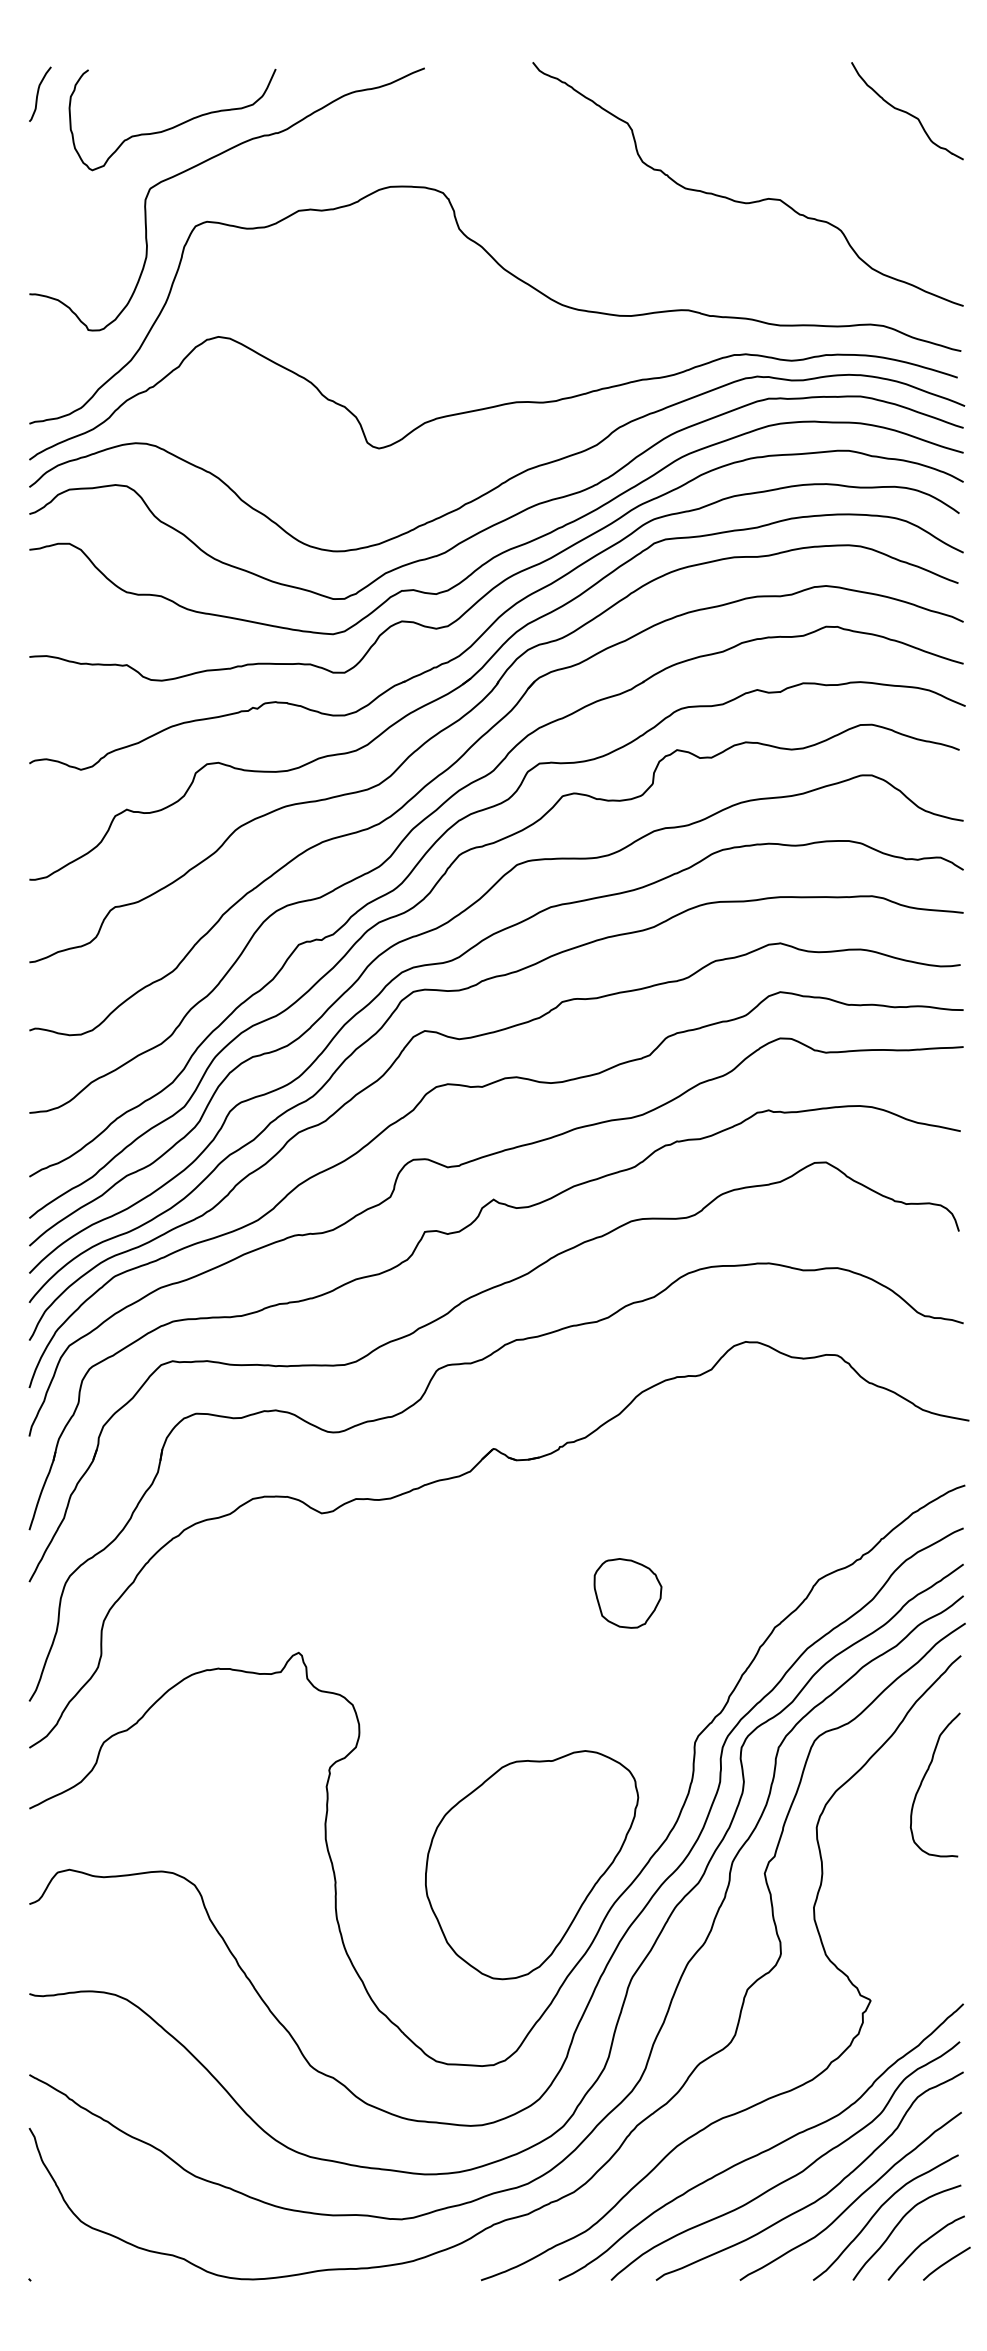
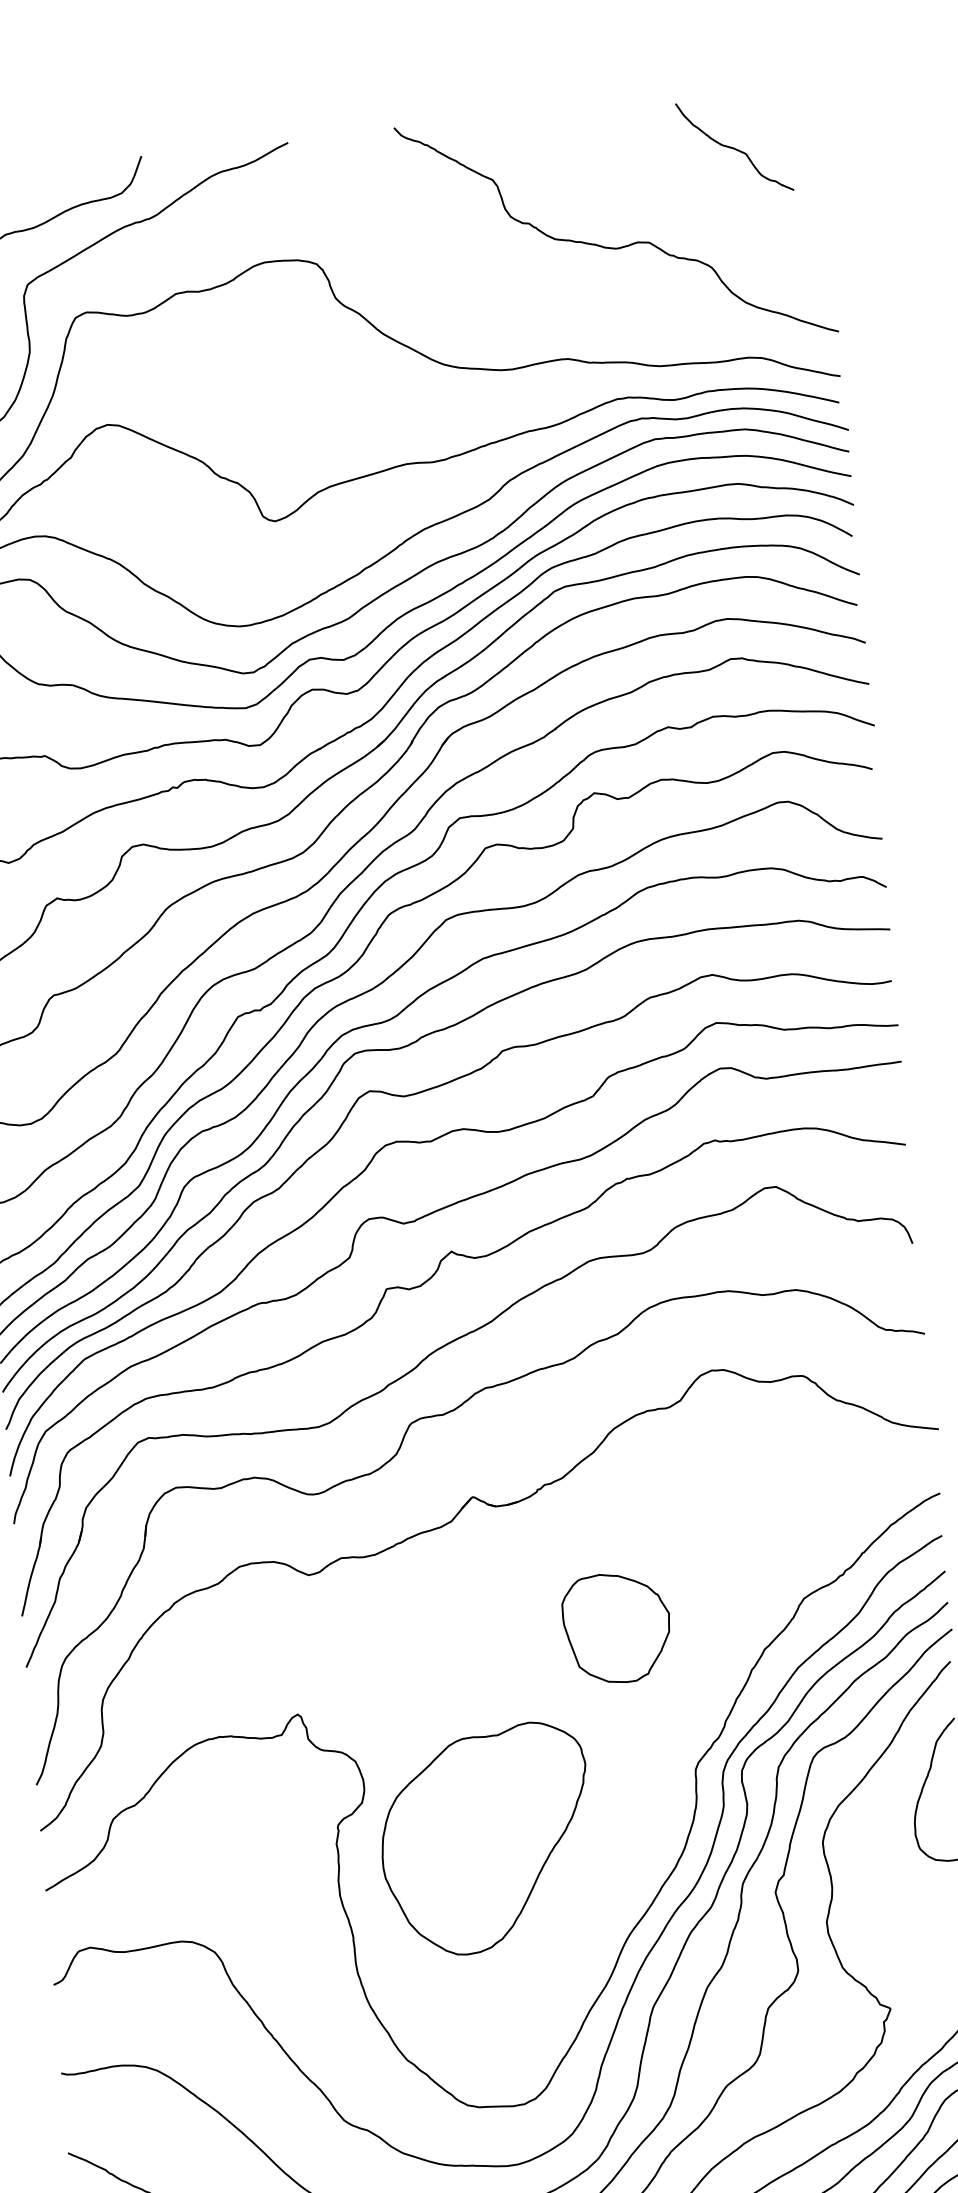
curve: (906, 111) -> (733, 147), moved
part: (627, 1593) -> (616, 1628), size x1.6
part: (532, 1865) -> (486, 1839), moved

